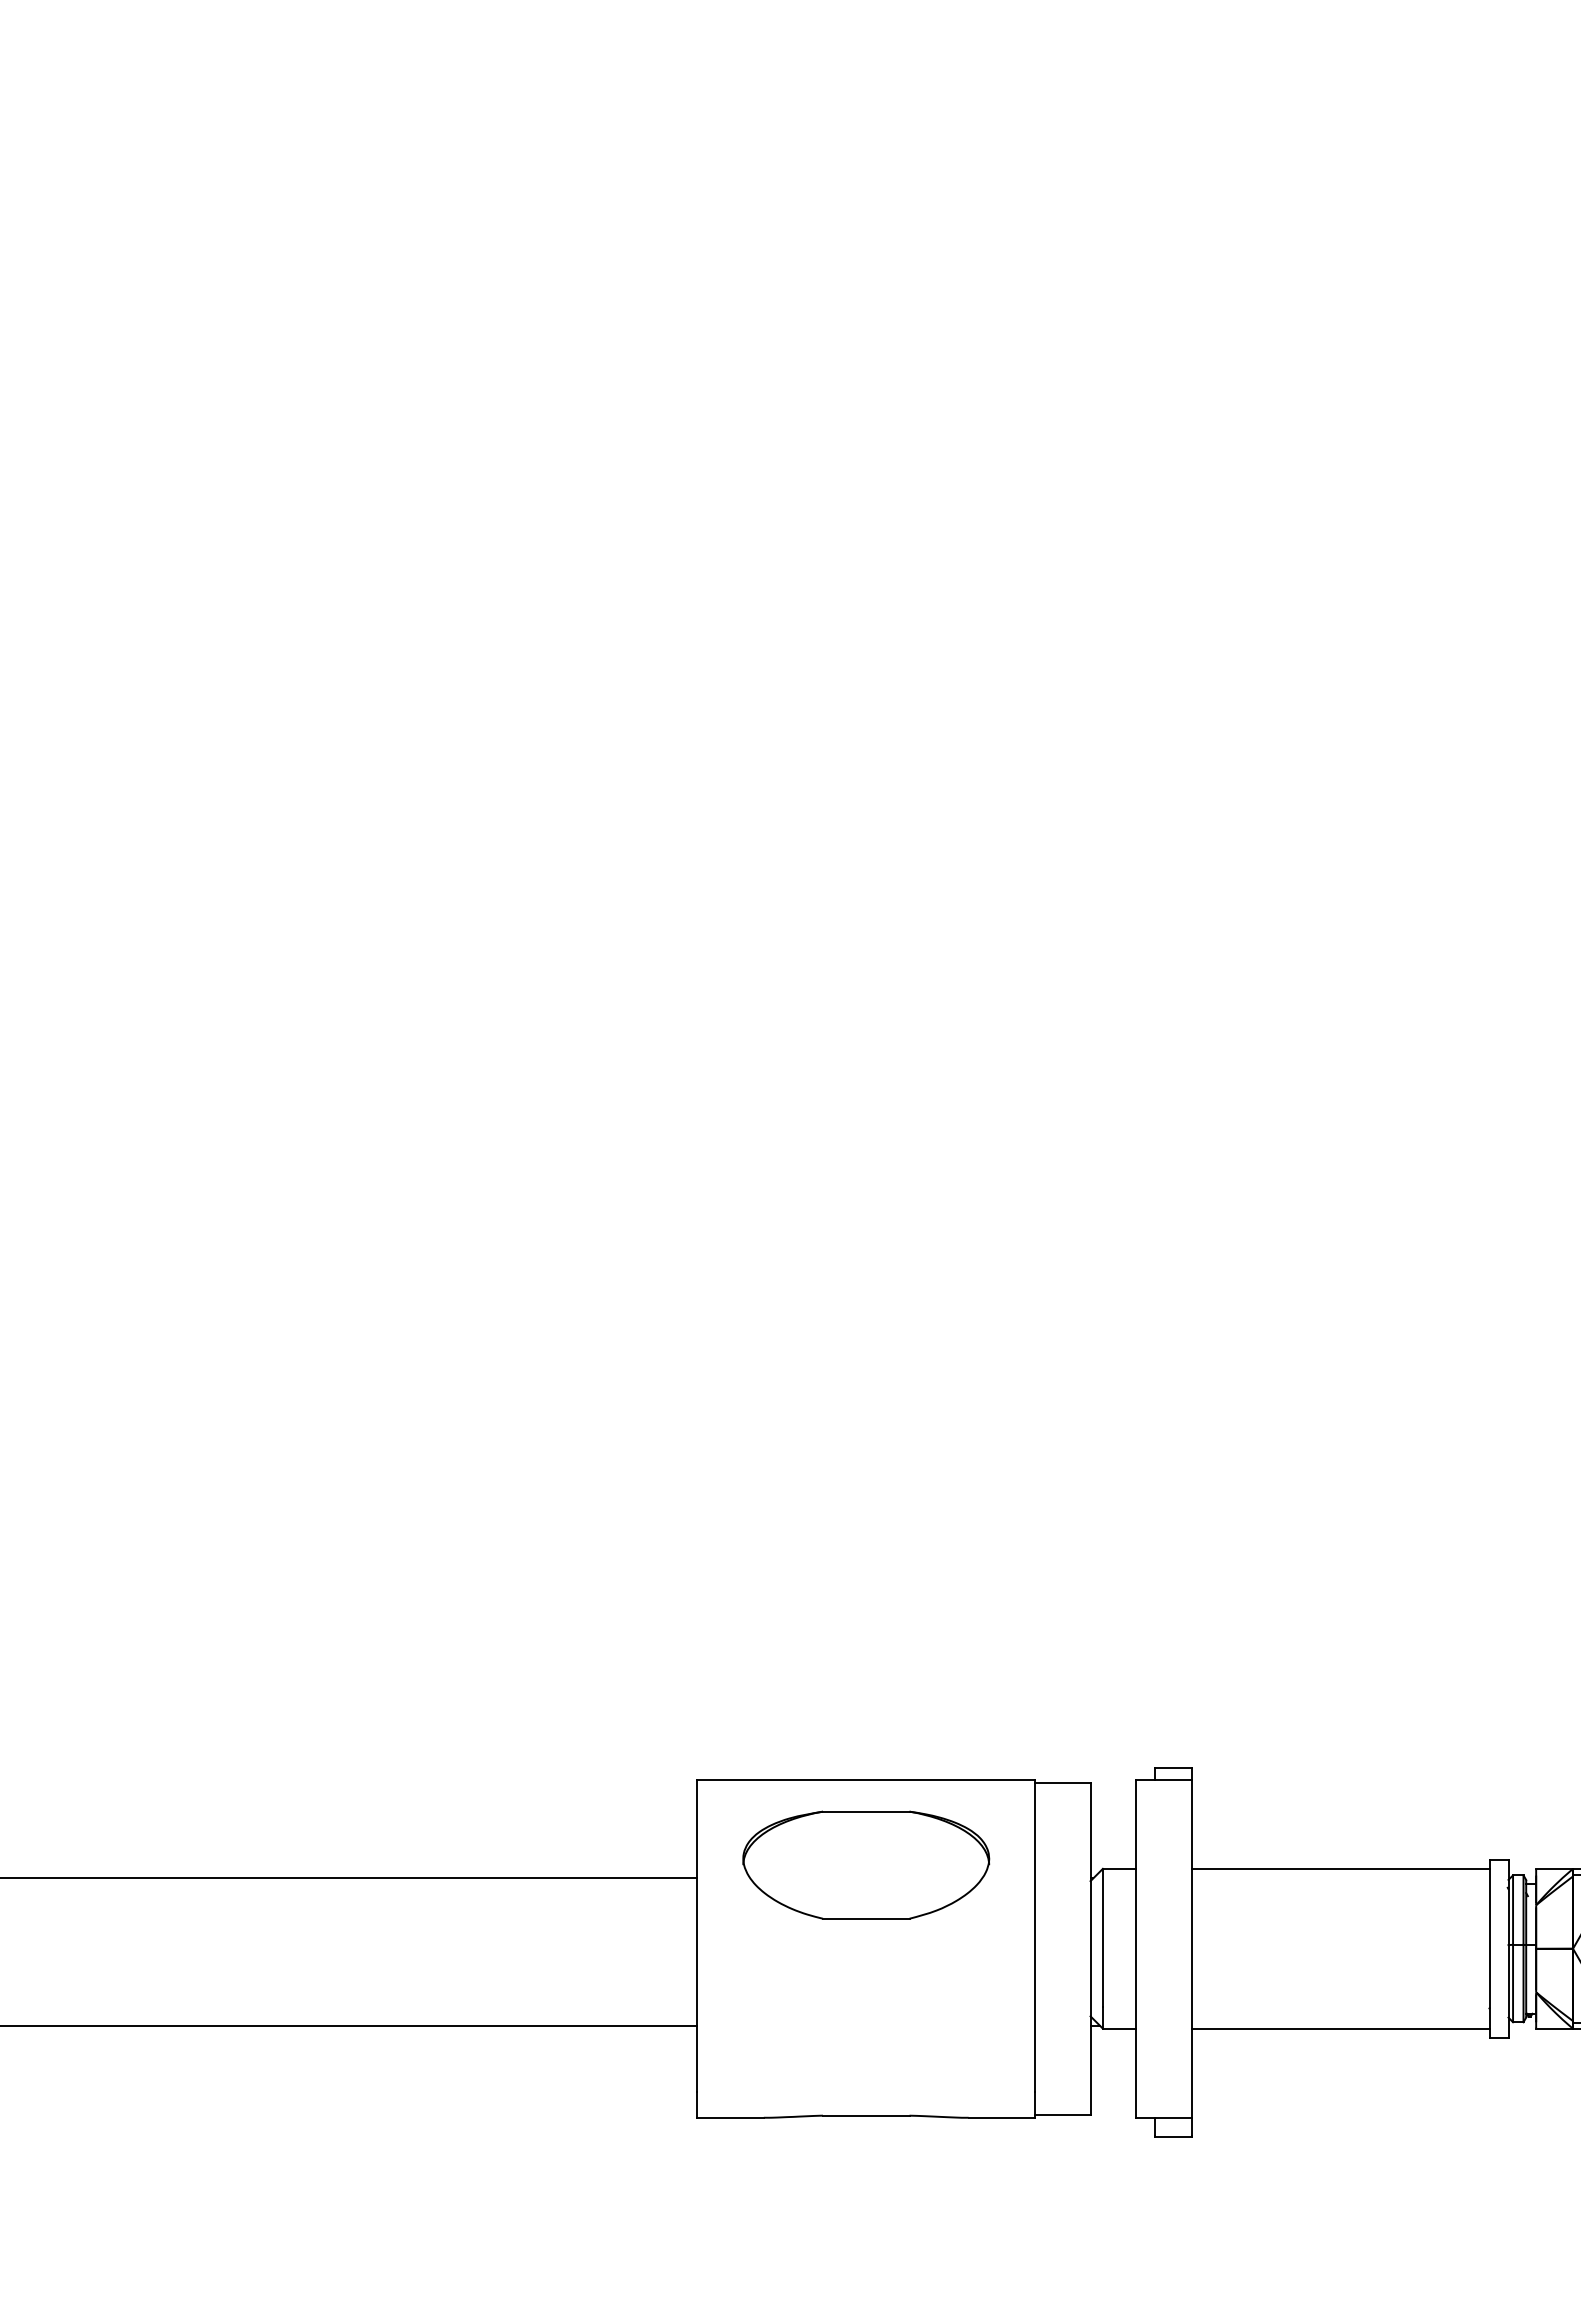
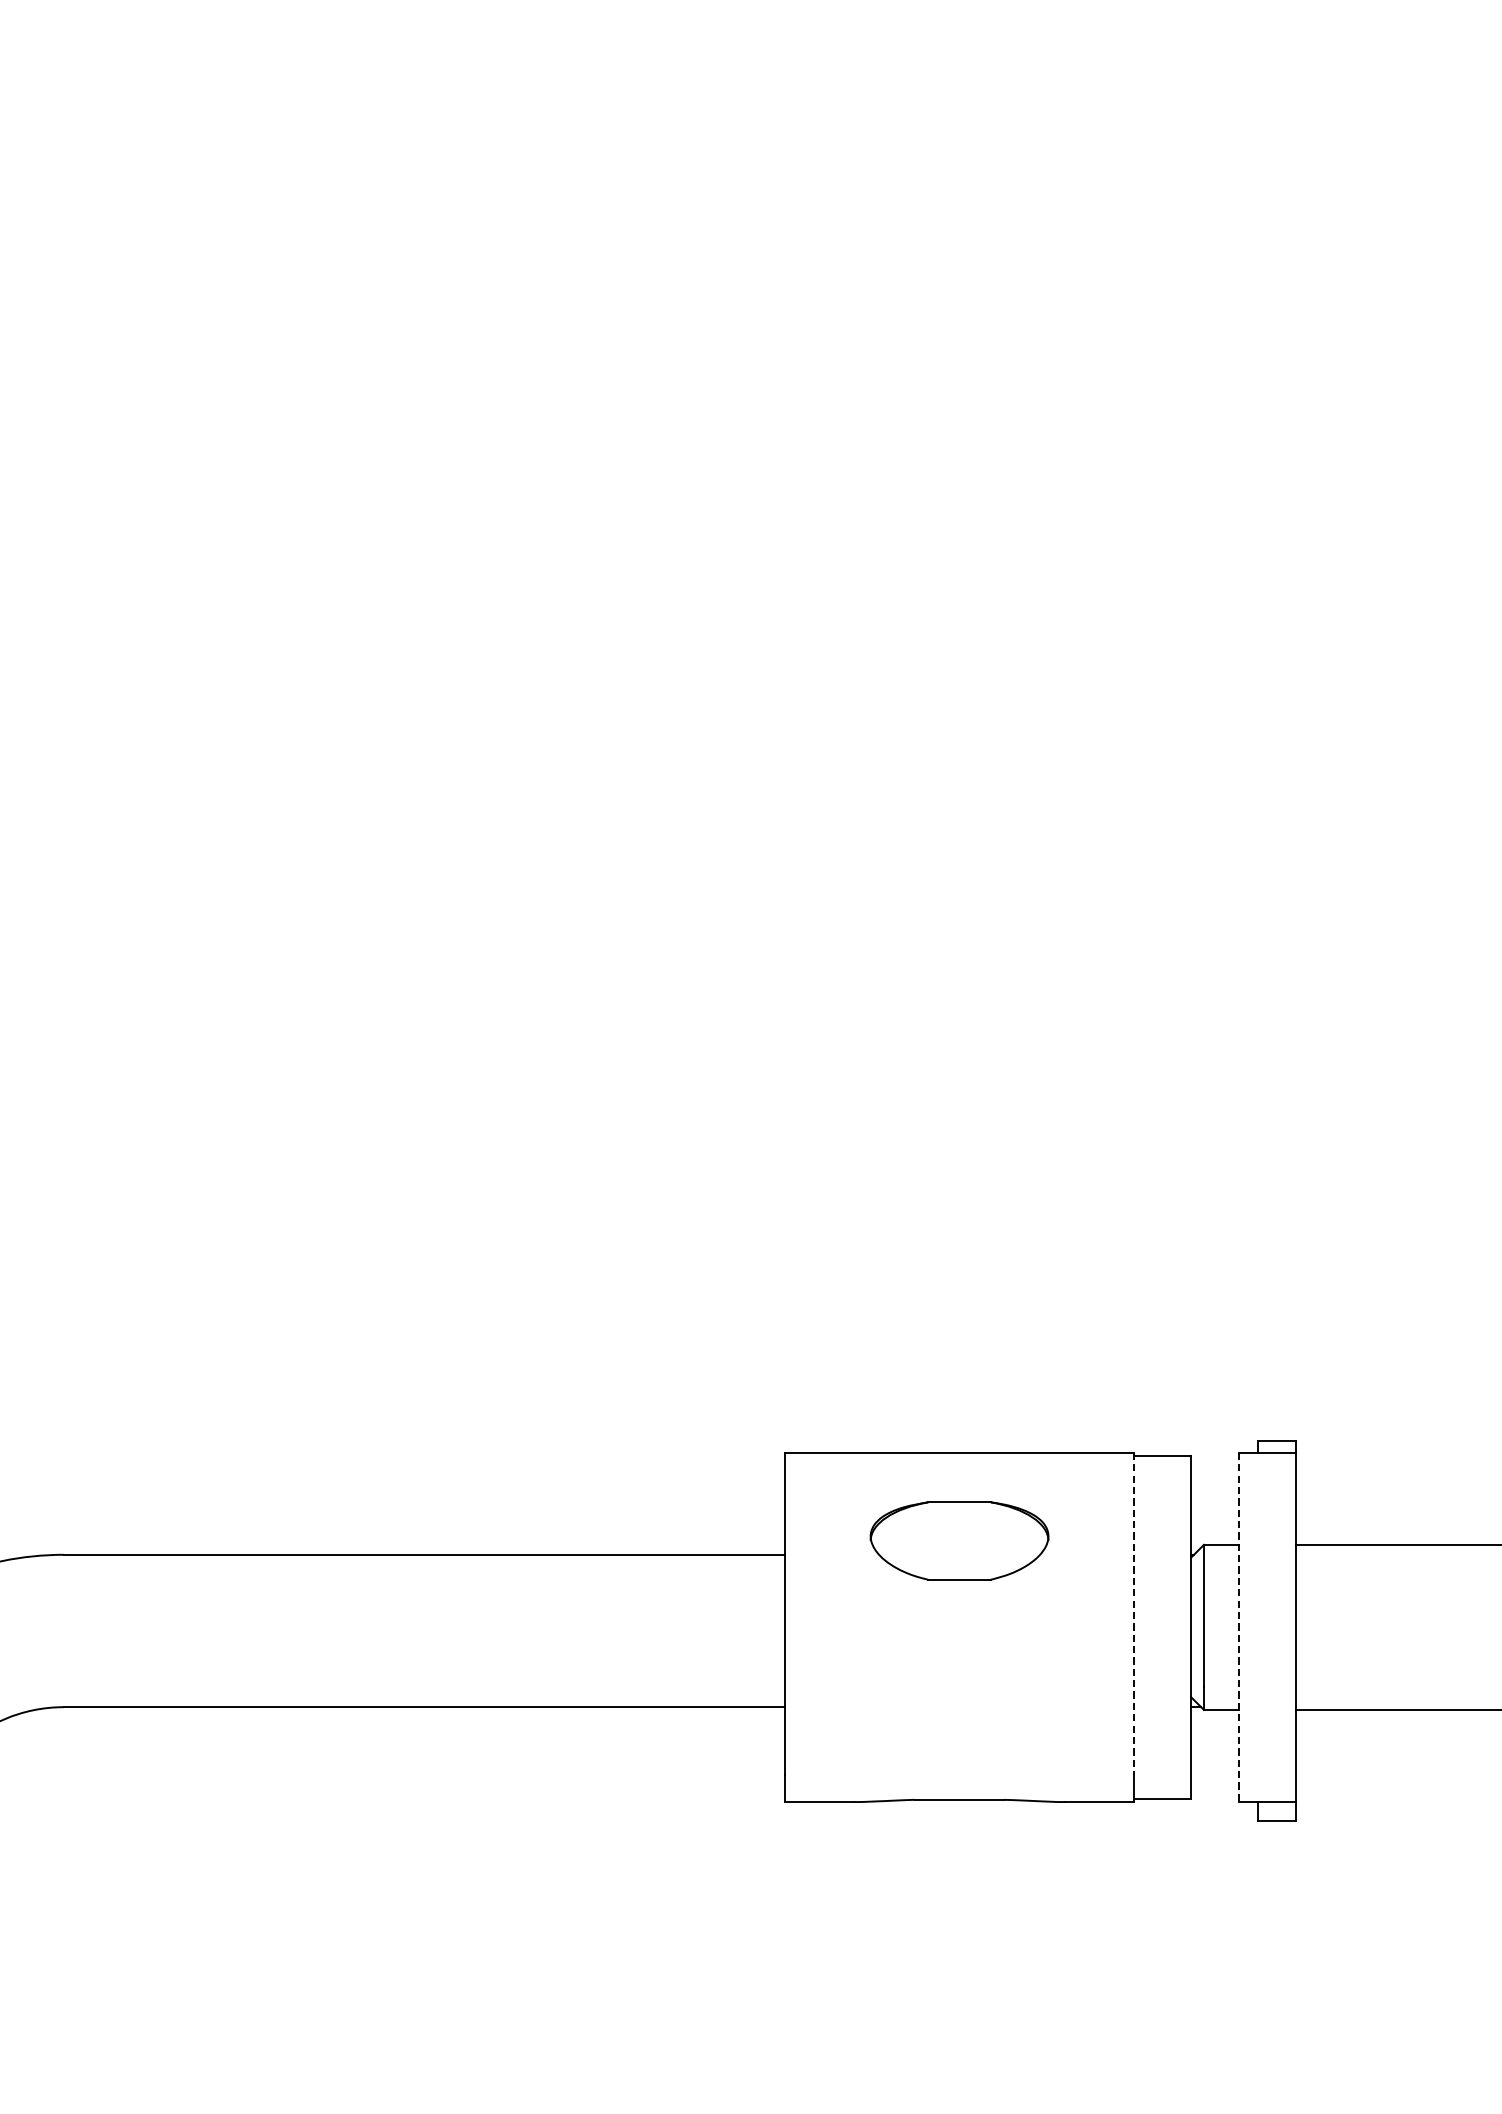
part: (866, 1864) -> (959, 1540), size x0.7
line: (1035, 1935) -> (1134, 1613), solid -> dashed
line: (1136, 1949) -> (1238, 1628), solid -> dashed

